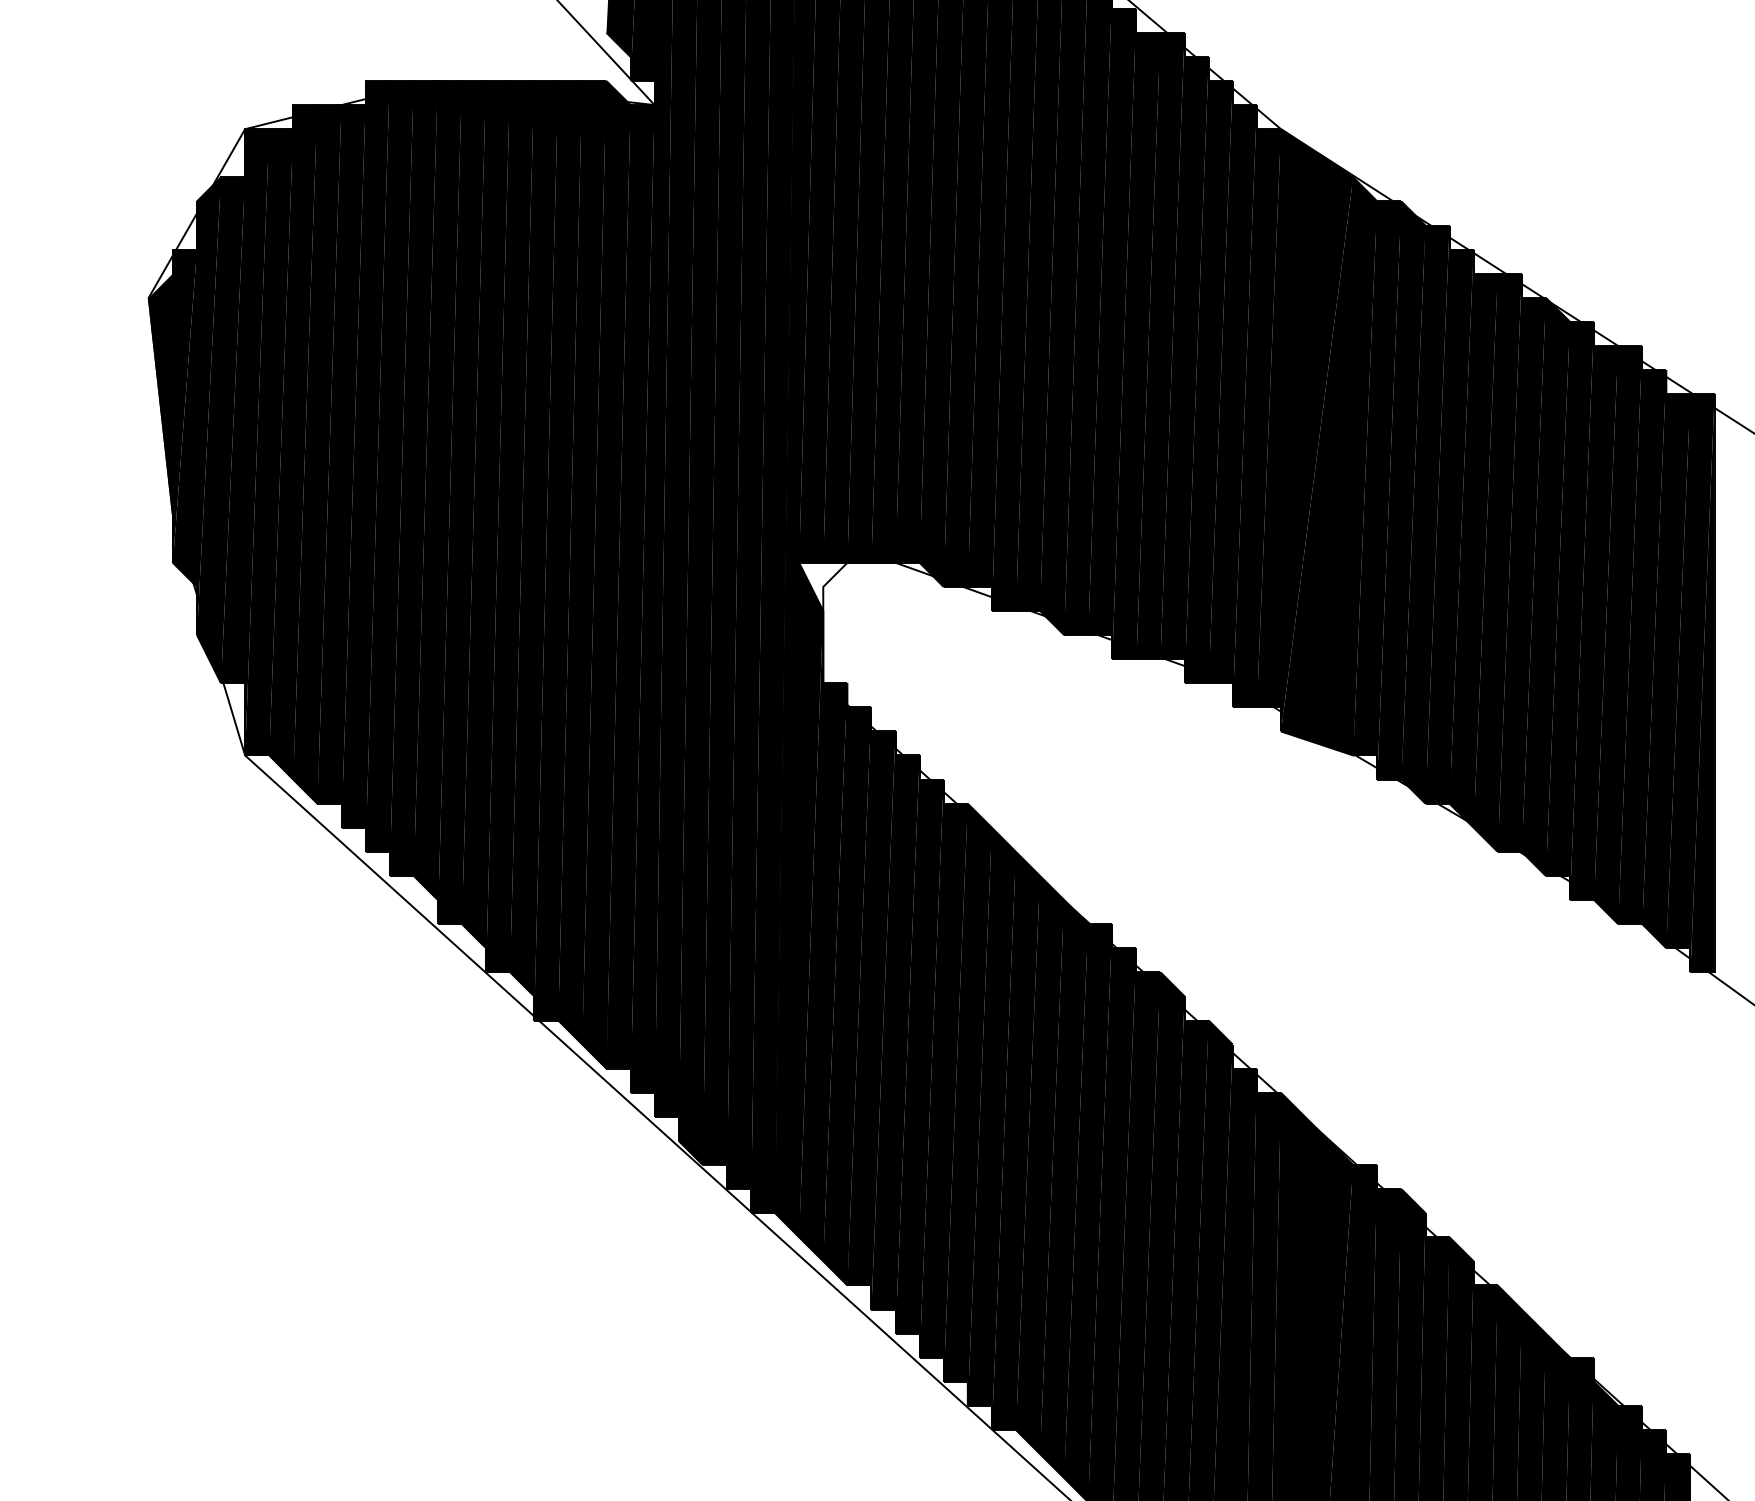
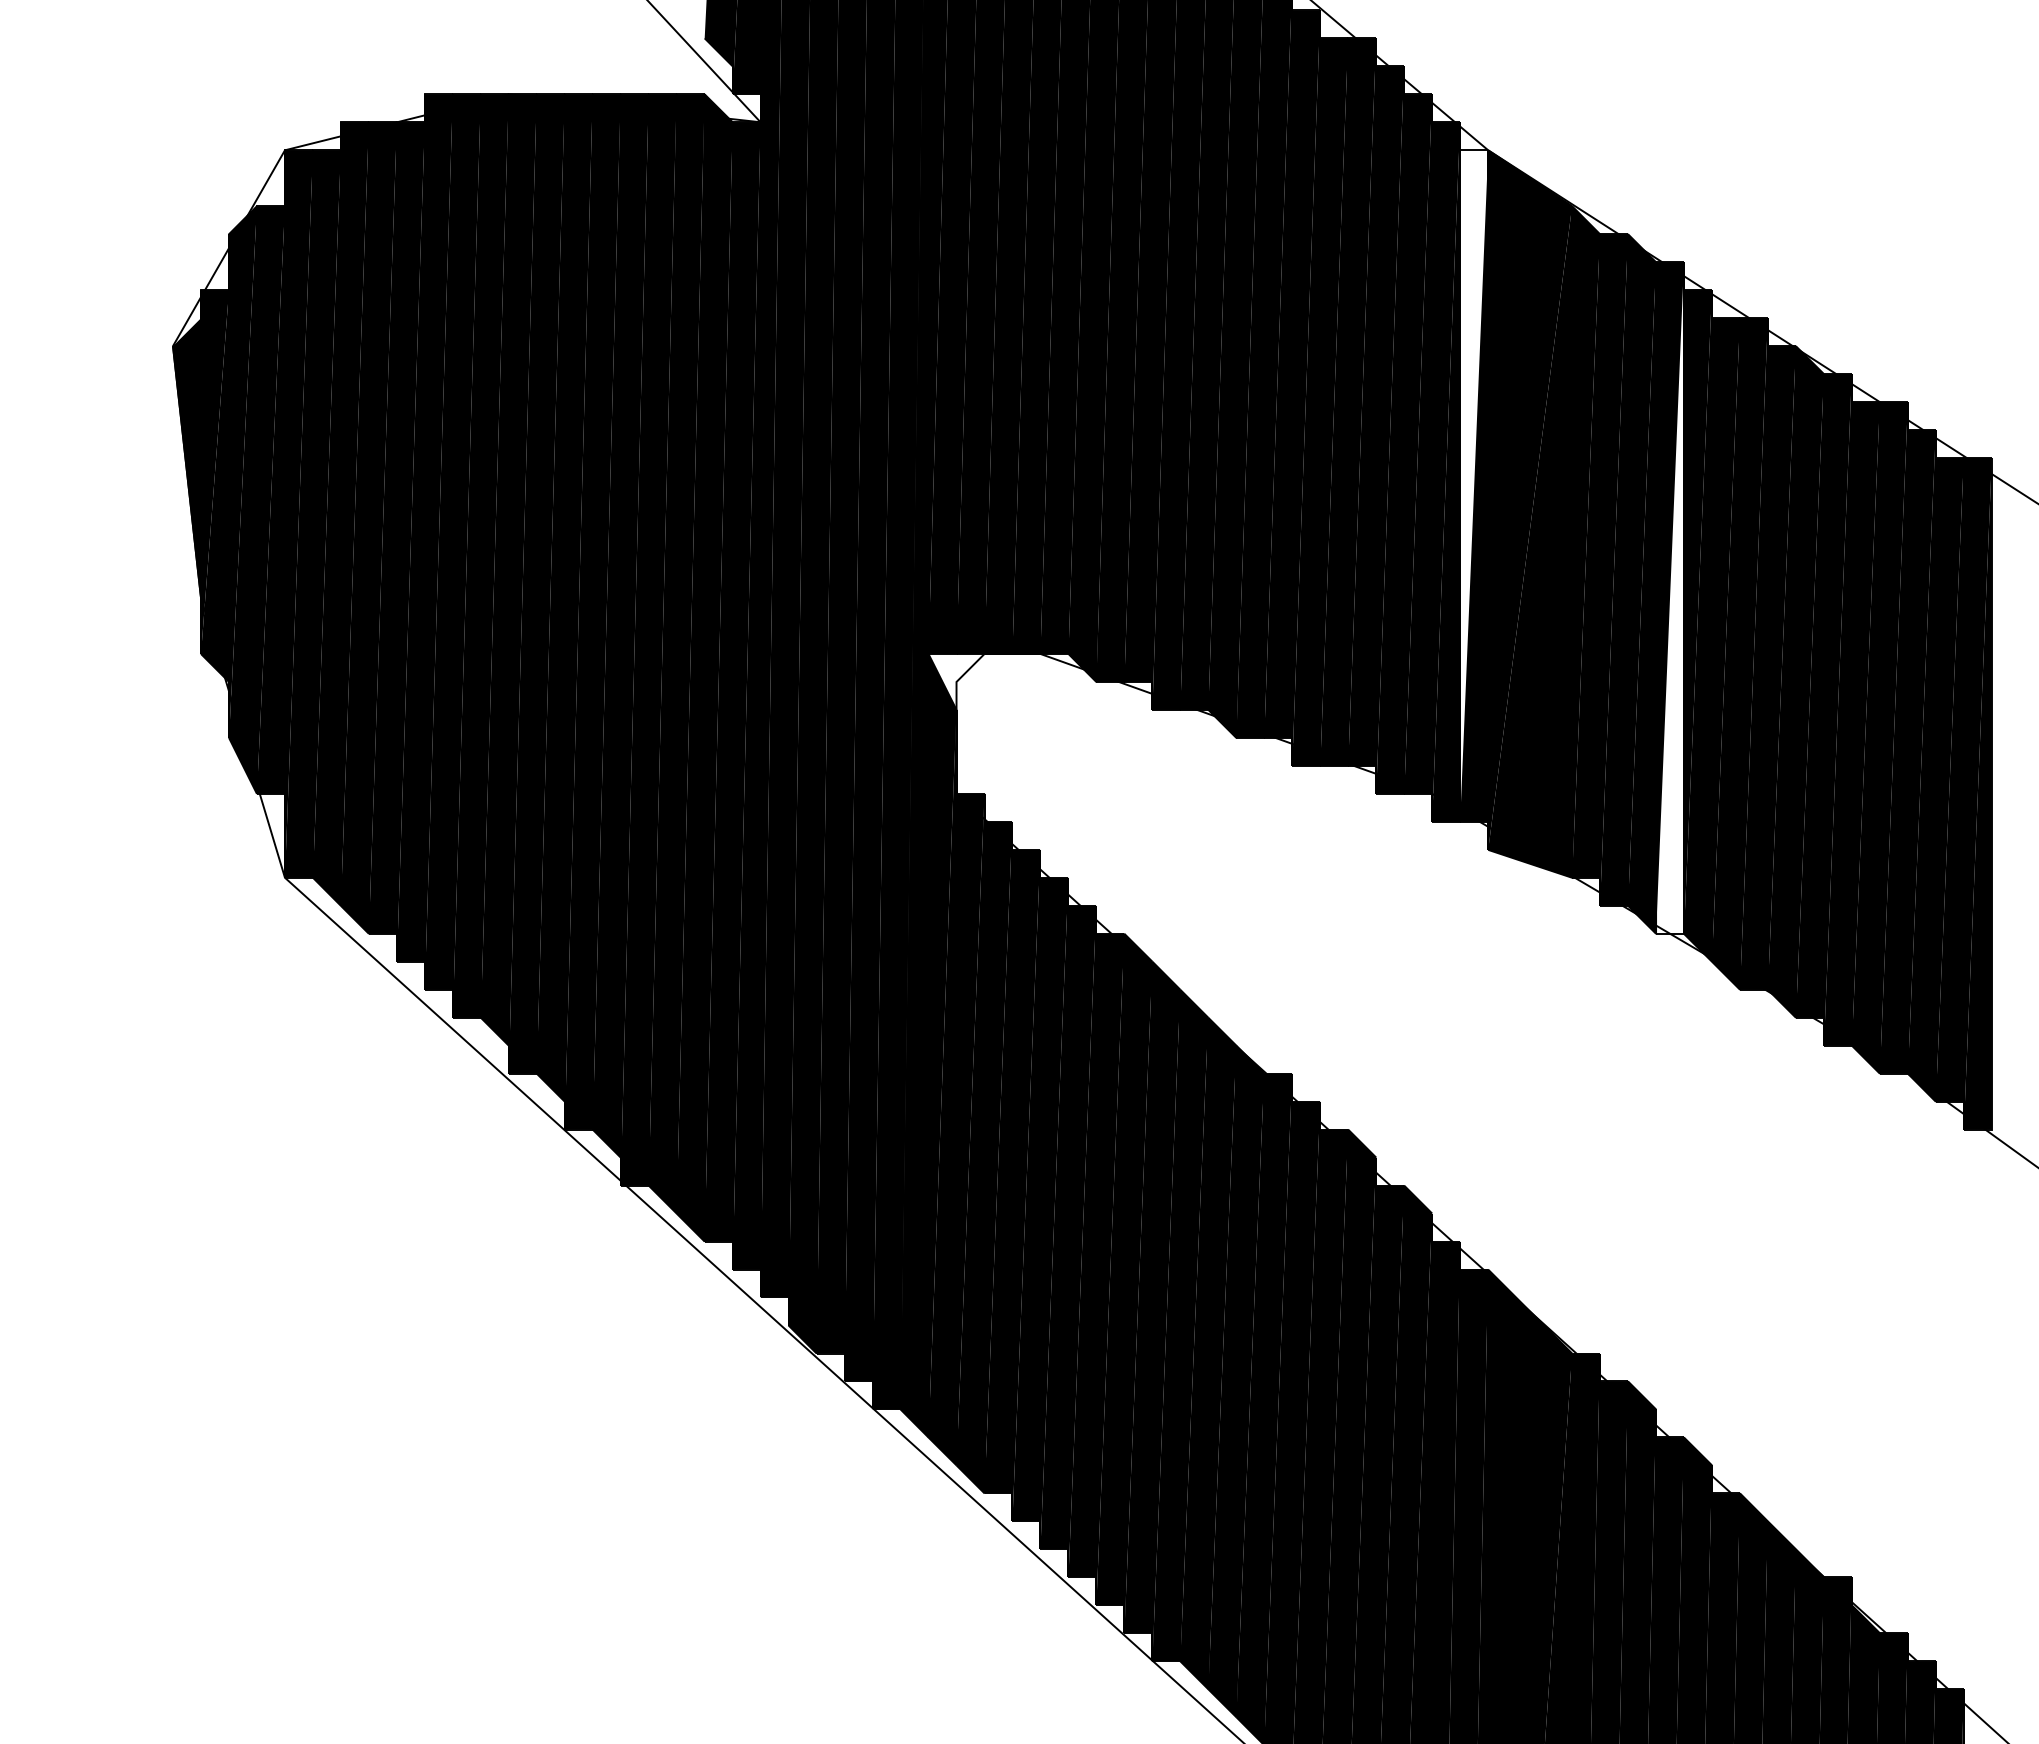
fill: (1269, 417) -> (1474, 485), removed
fill: (1437, 514) -> (1669, 597), removed

